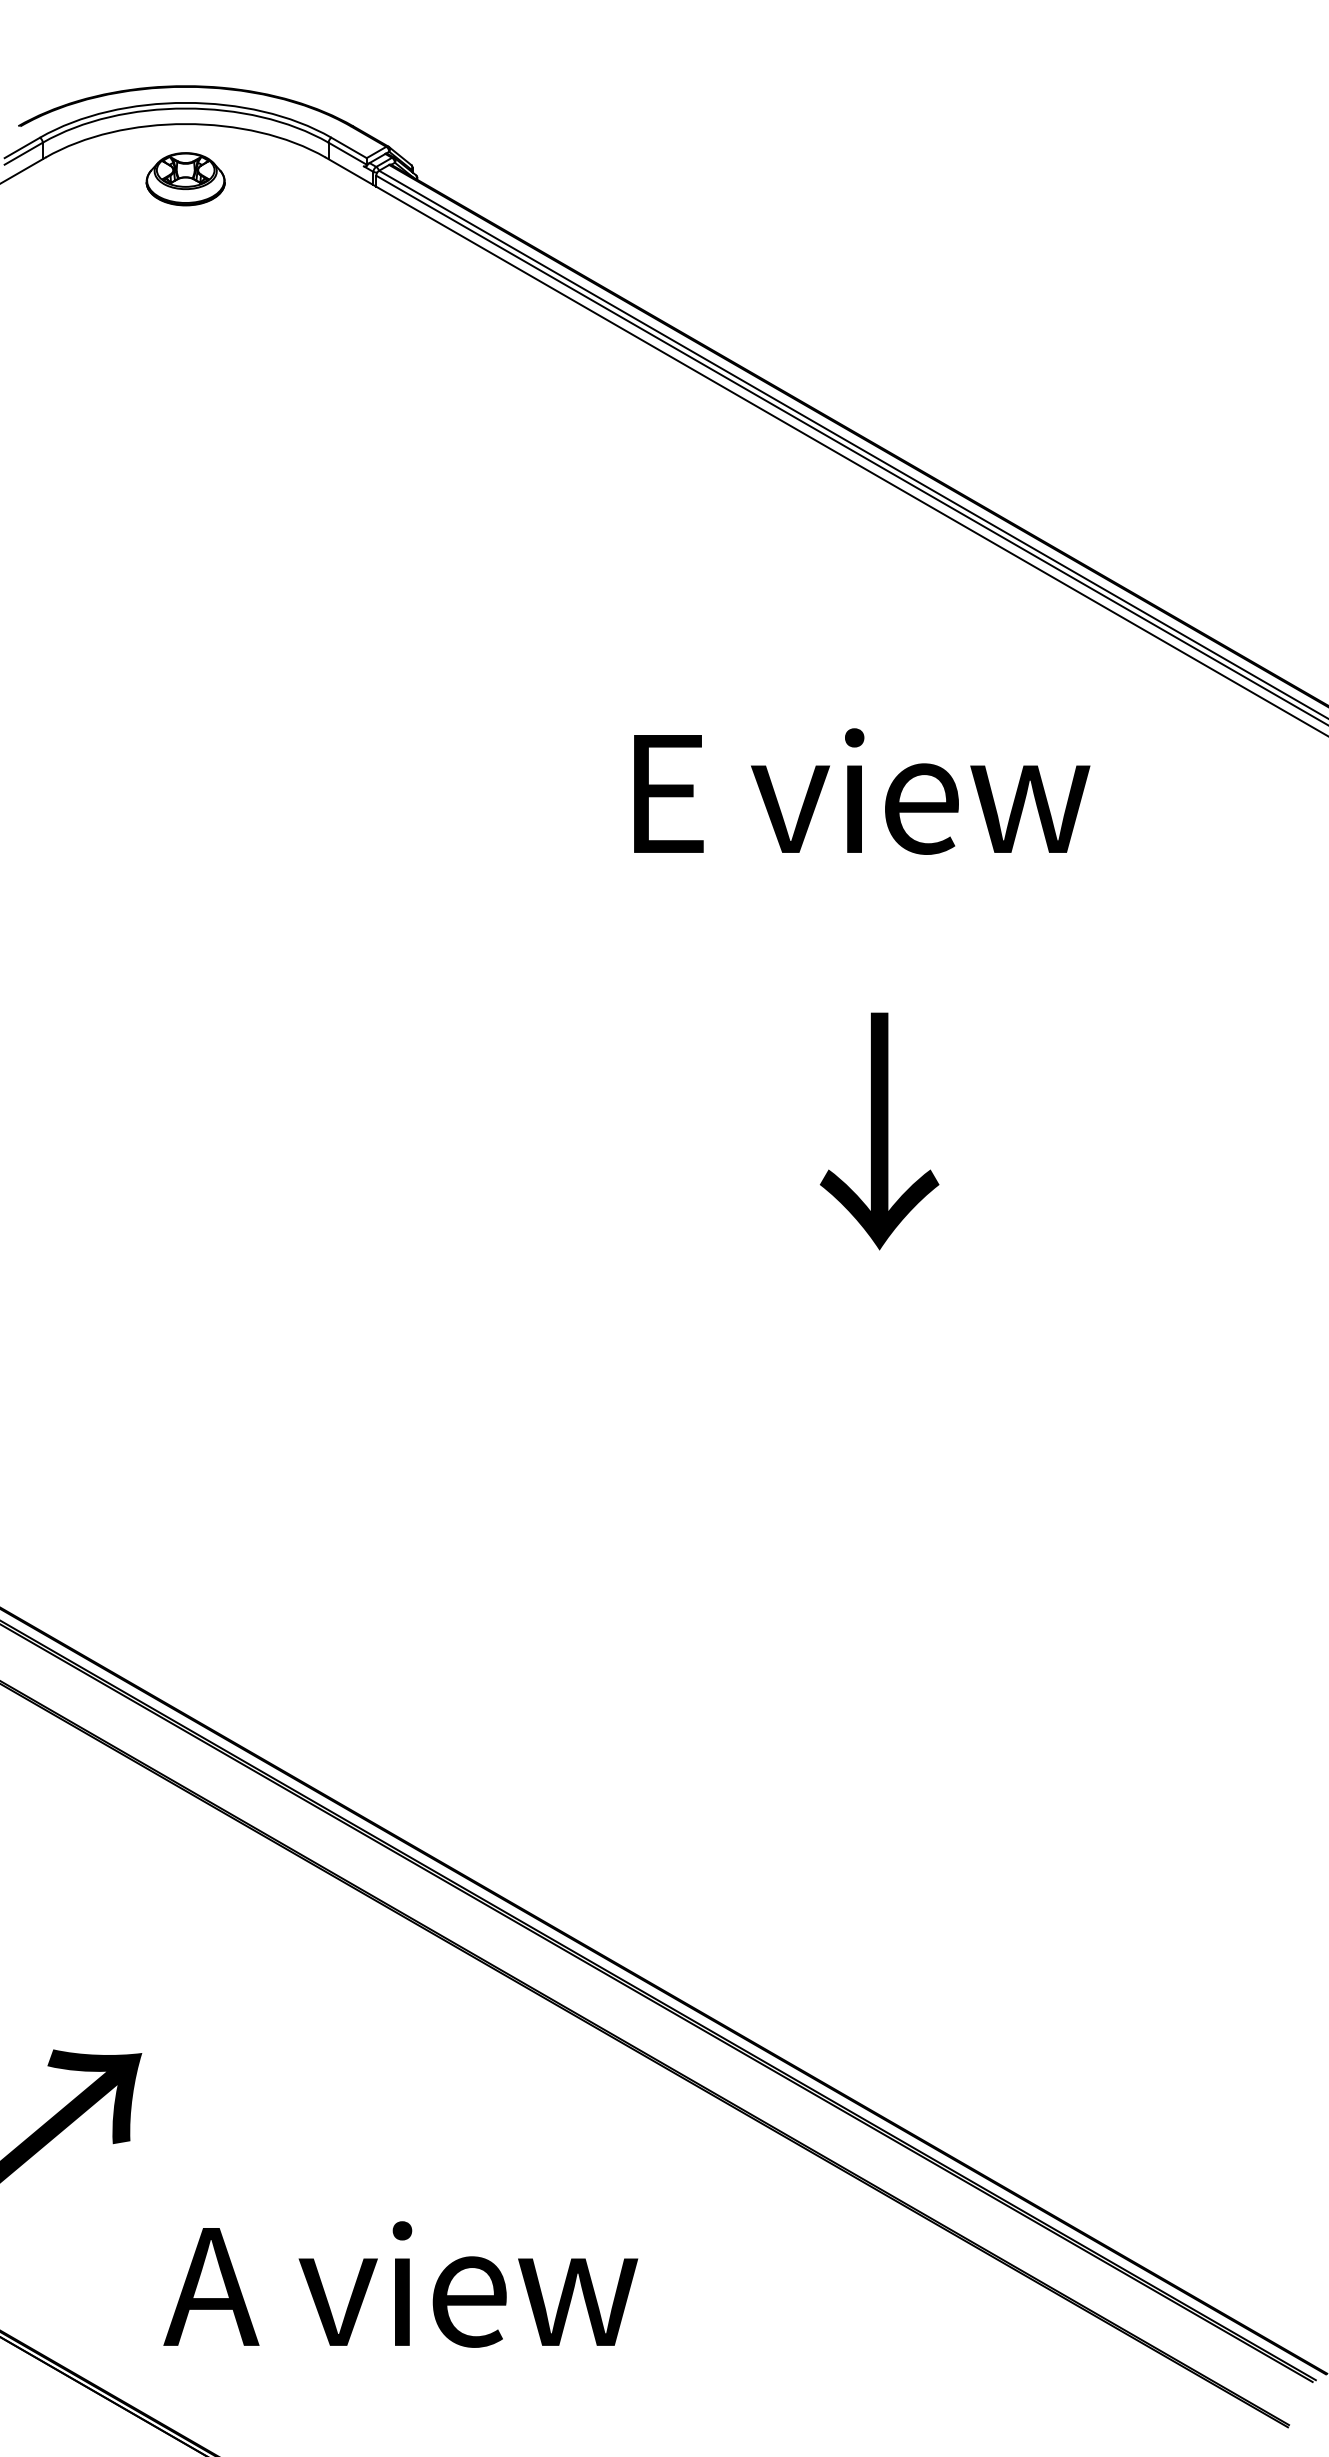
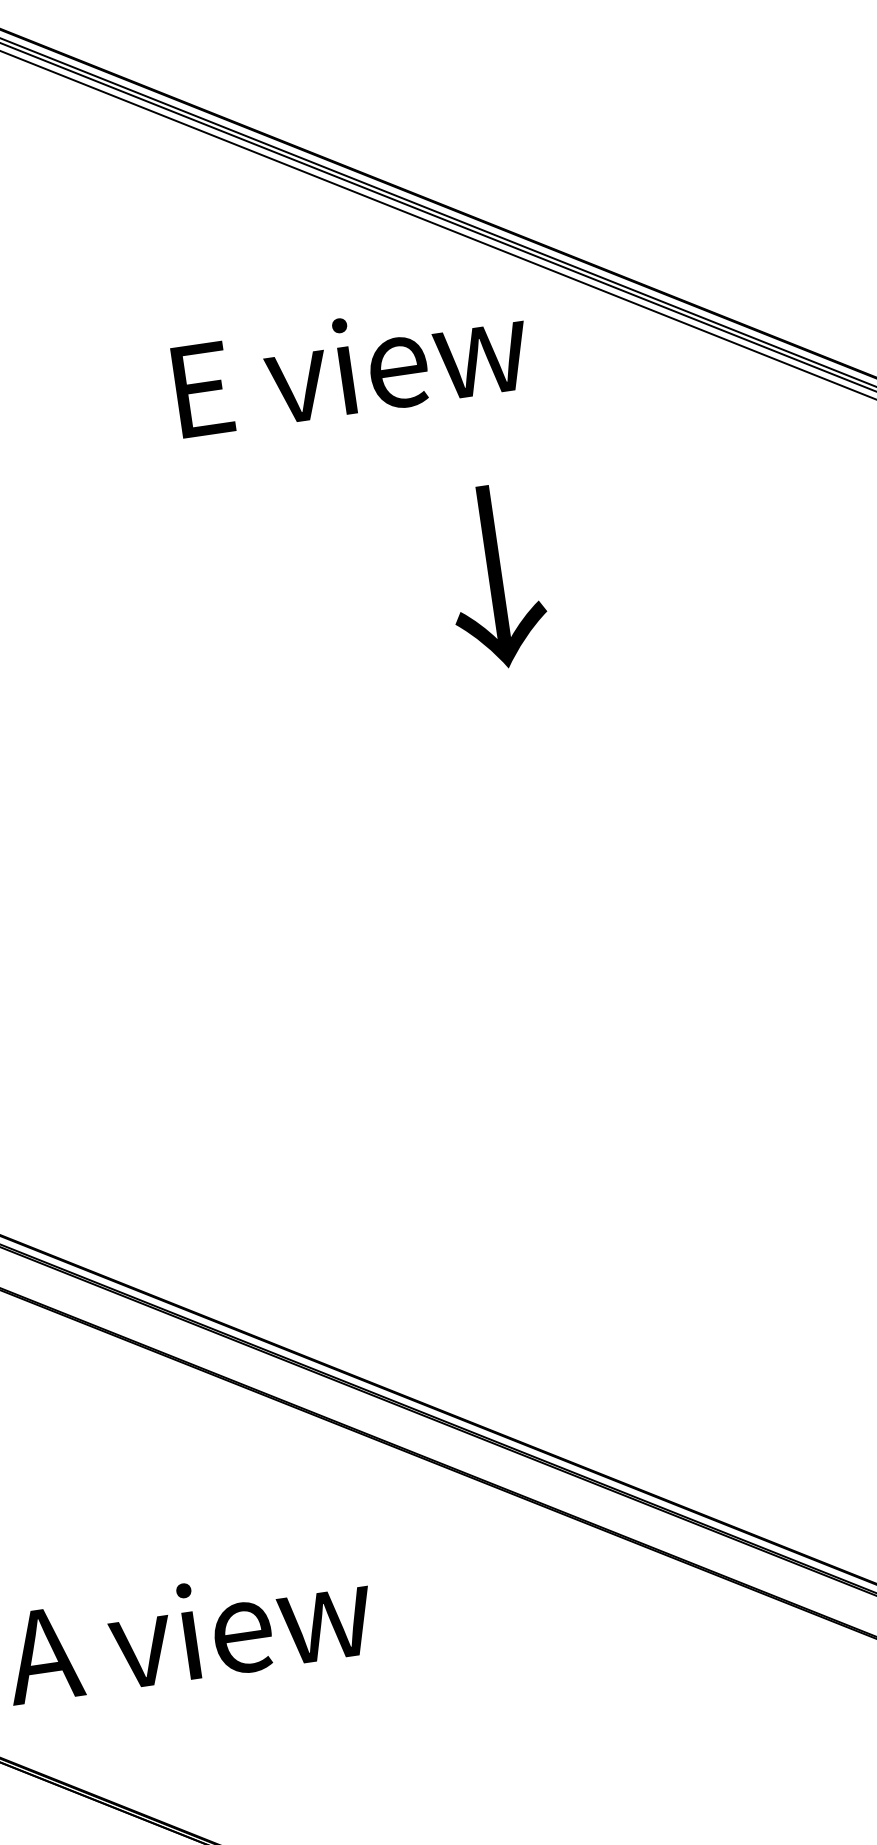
text: (862, 791) -> (351, 366), moved
text: (879, 1131) -> (495, 577), moved

